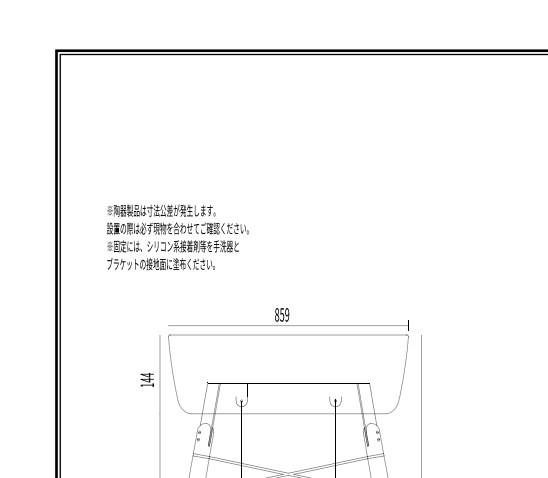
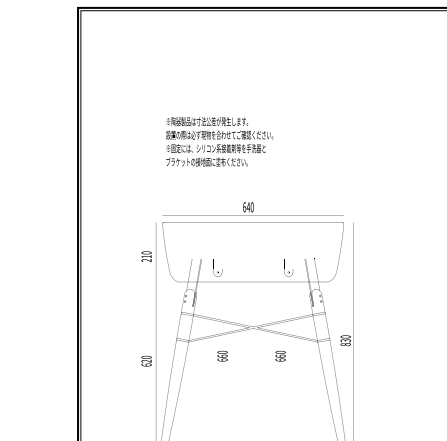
text: (177, 236) -> (219, 141), moved
text: (282, 315) -> (248, 207), 859 -> 640
text: (147, 379) -> (146, 256), 144 -> 210

